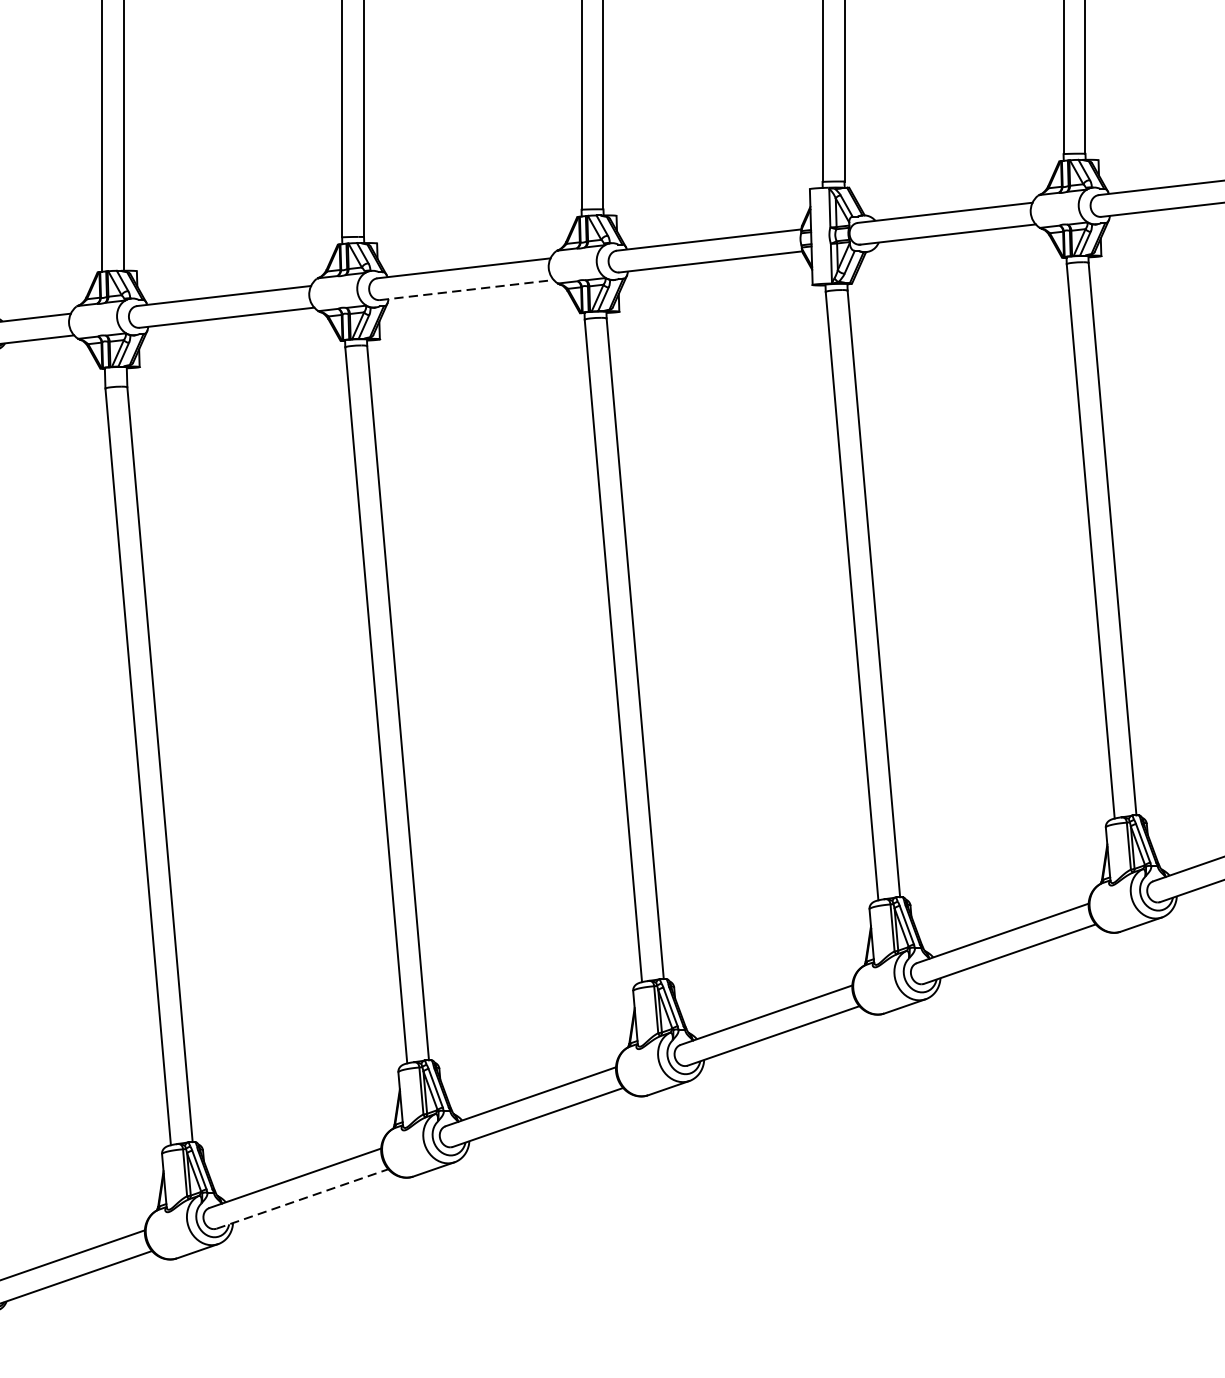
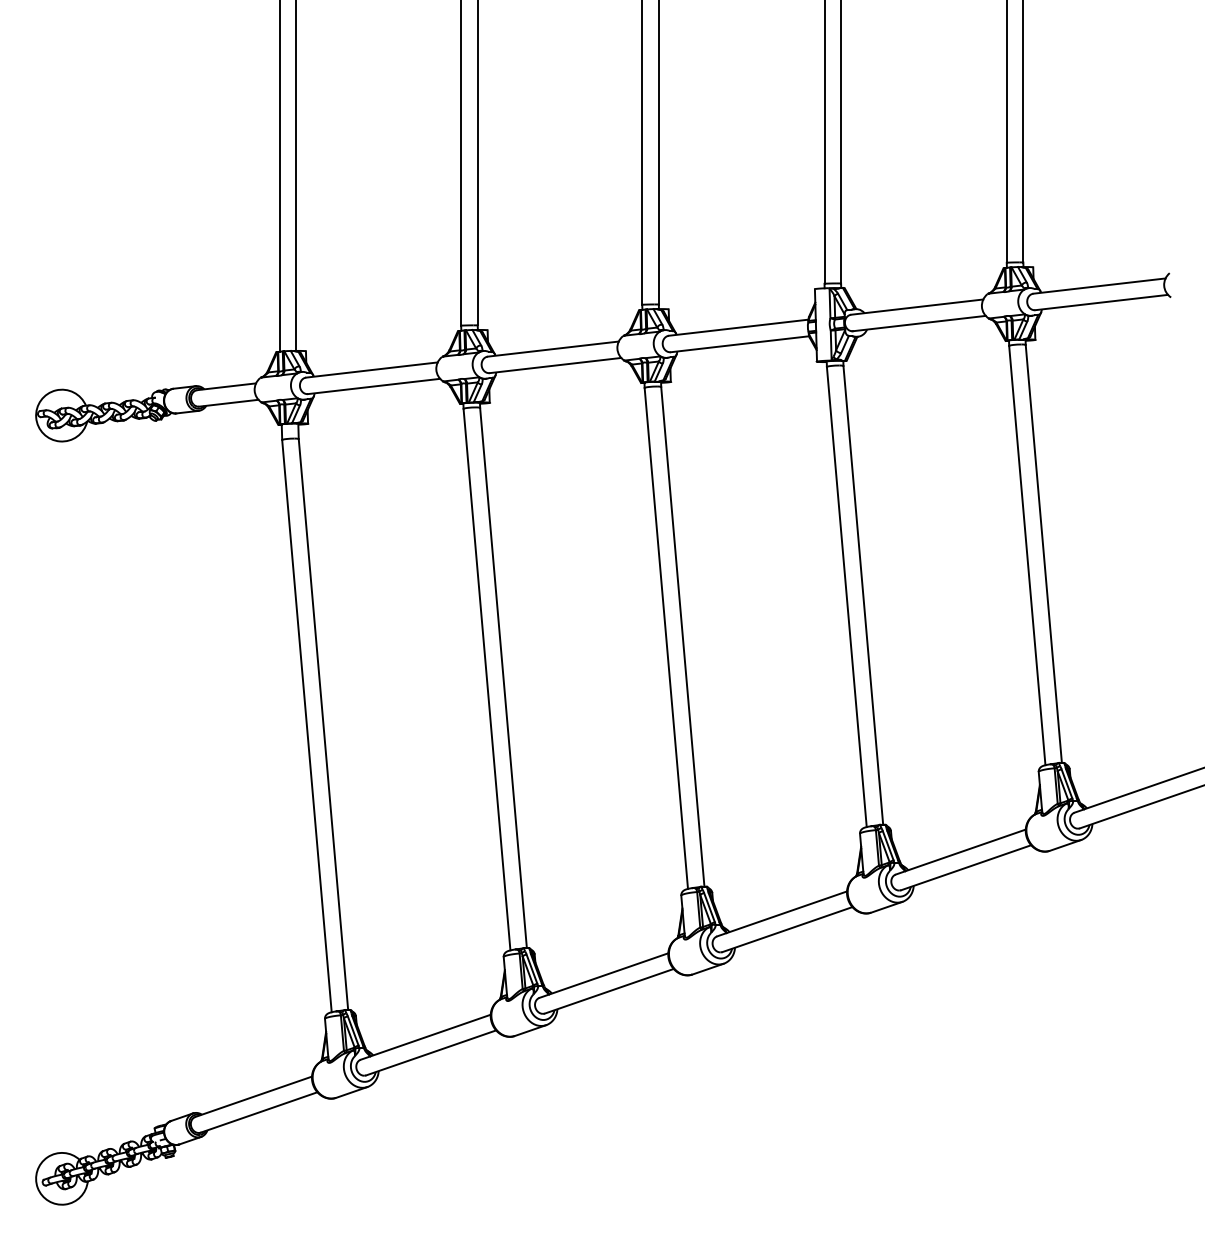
line: (466, 290) -> (555, 365), dashed -> solid
line: (302, 1198) -> (431, 1052), dashed -> solid

